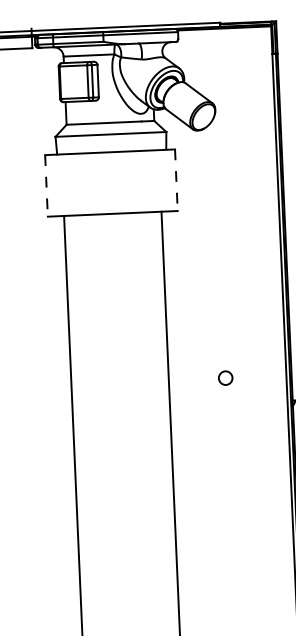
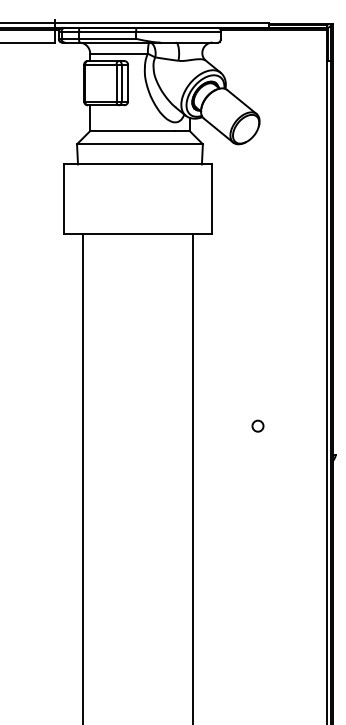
line: (176, 180) -> (211, 199), dashed -> solid
line: (46, 185) -> (64, 199), dashed -> solid
circle: (225, 377) -> (257, 425), size x0.71

